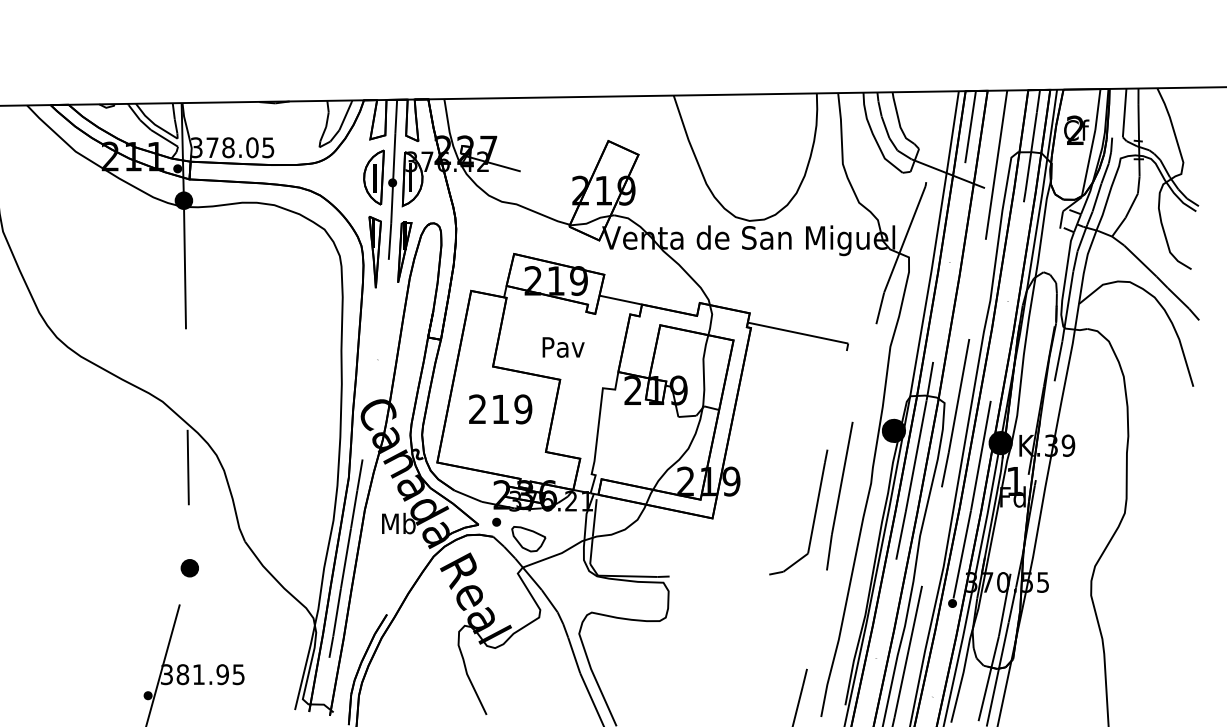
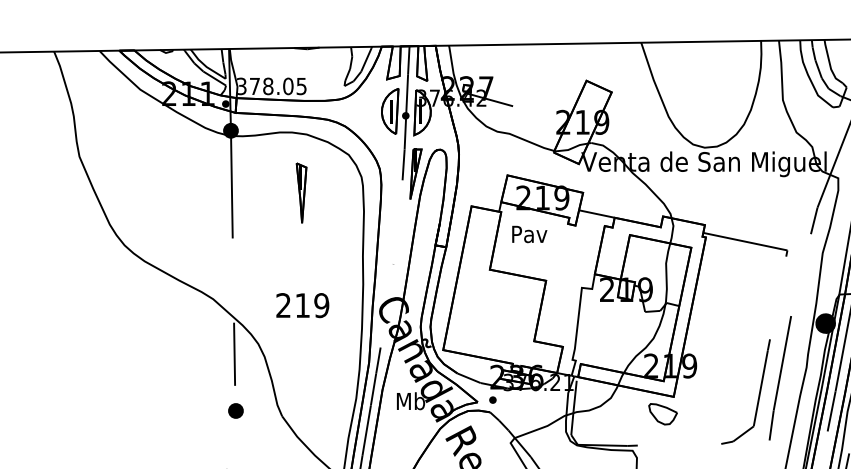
part: (374, 252) -> (300, 193), moved
text: (563, 347) -> (529, 234), moved
text: (500, 409) -> (302, 305), moved
part: (528, 539) -> (662, 414), moved
part: (189, 568) -> (235, 411), moved

